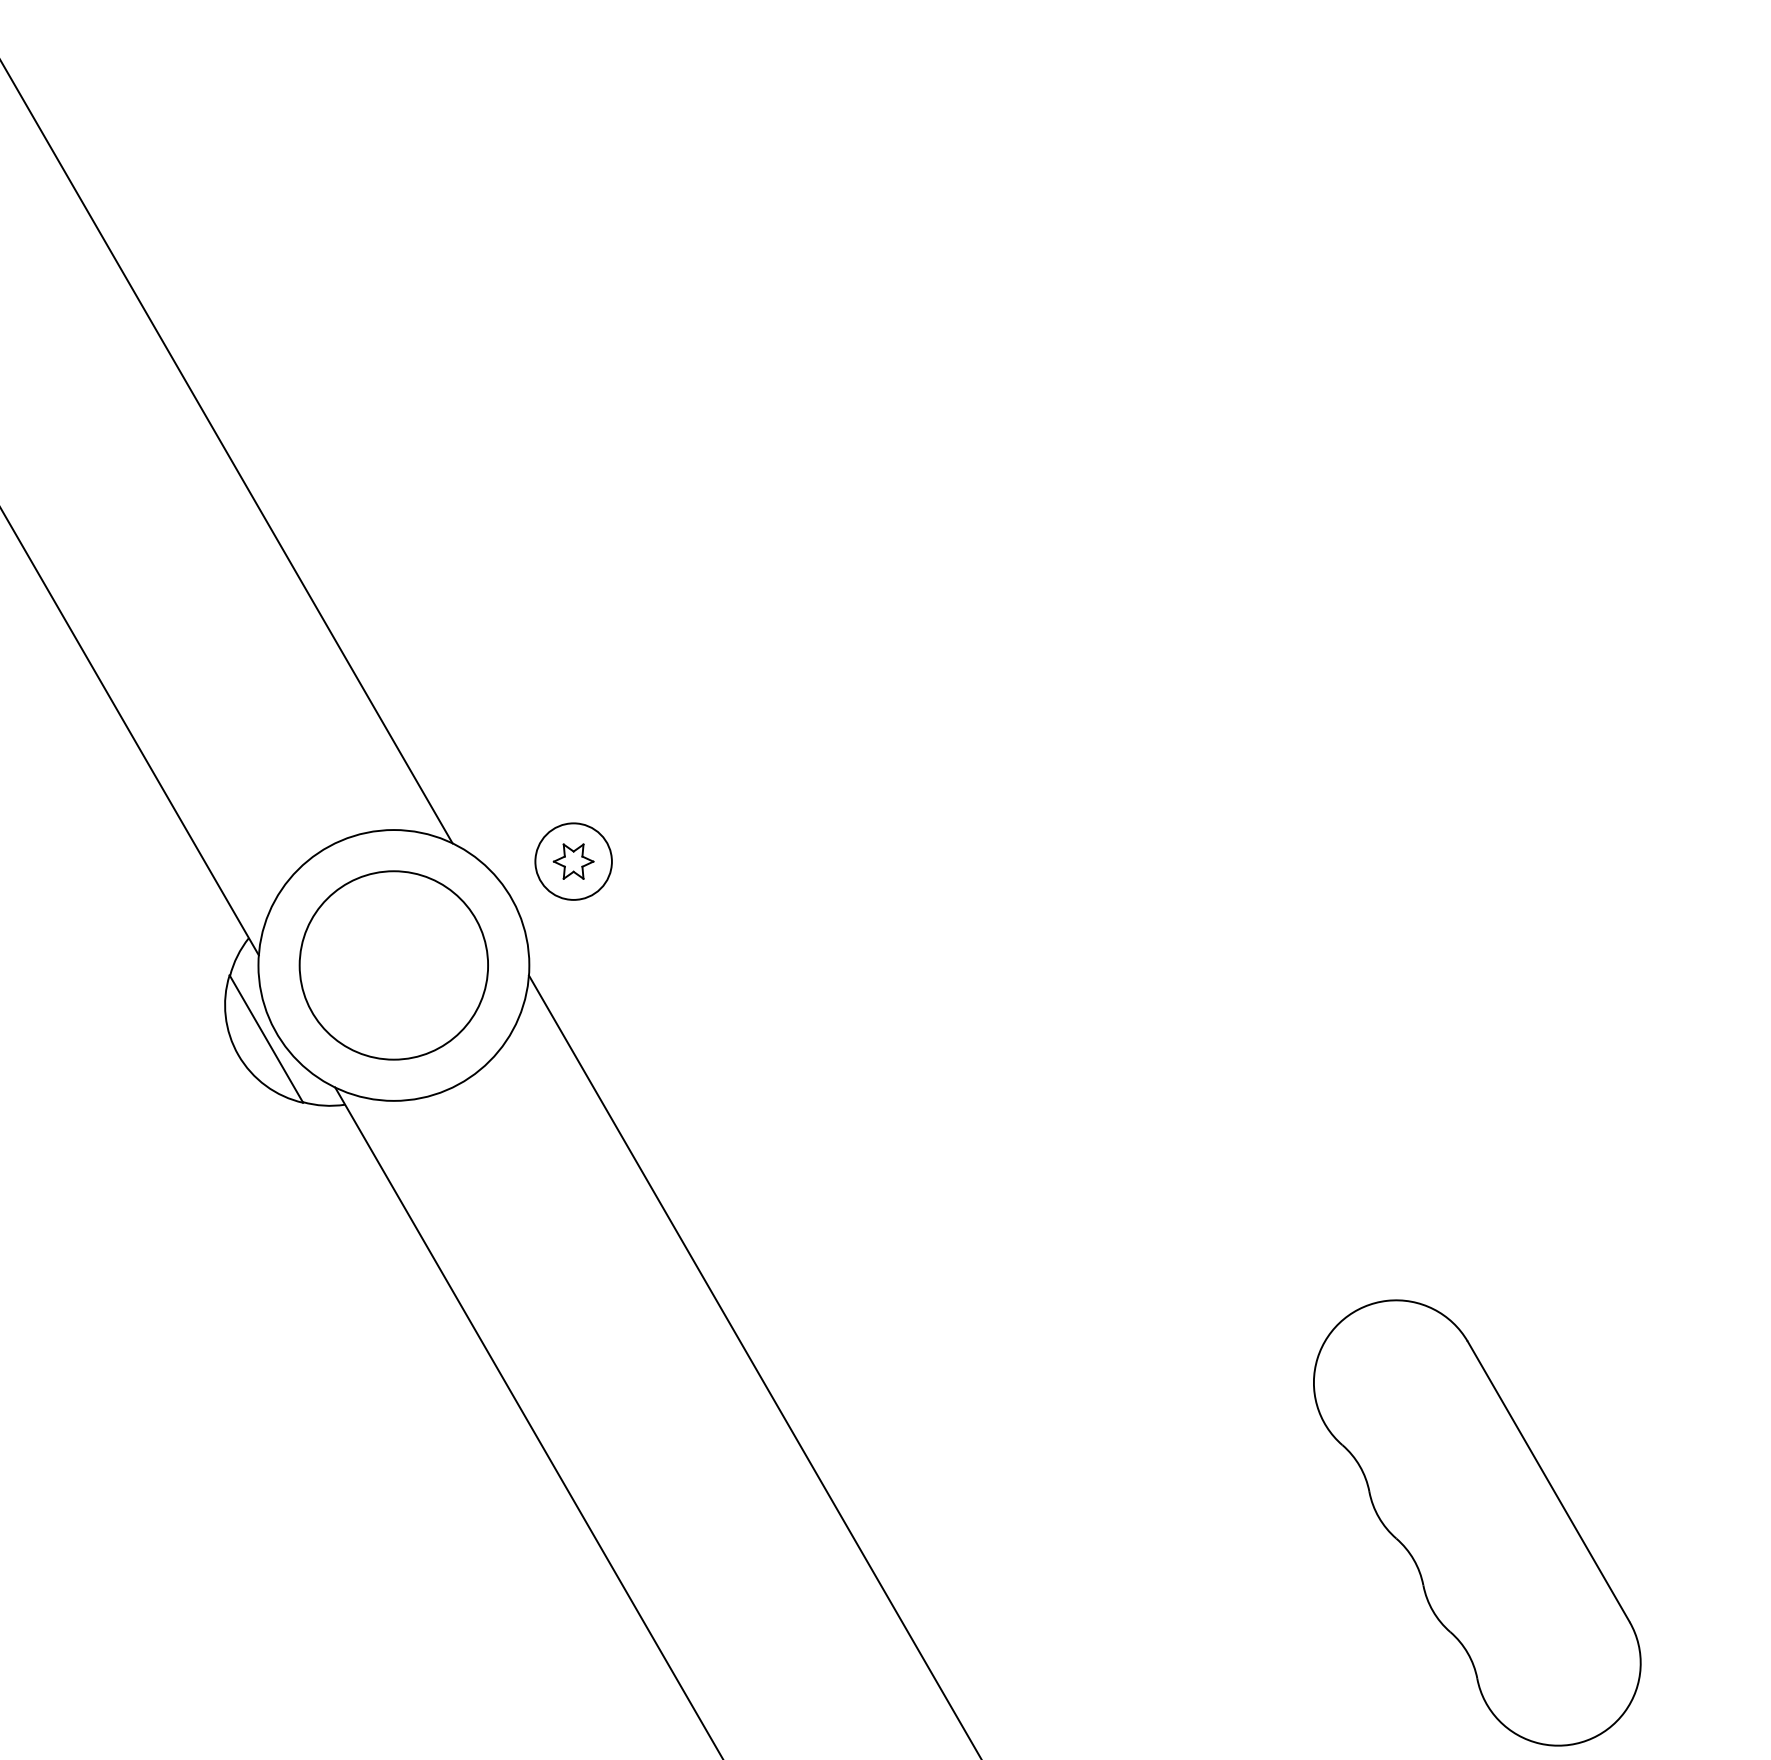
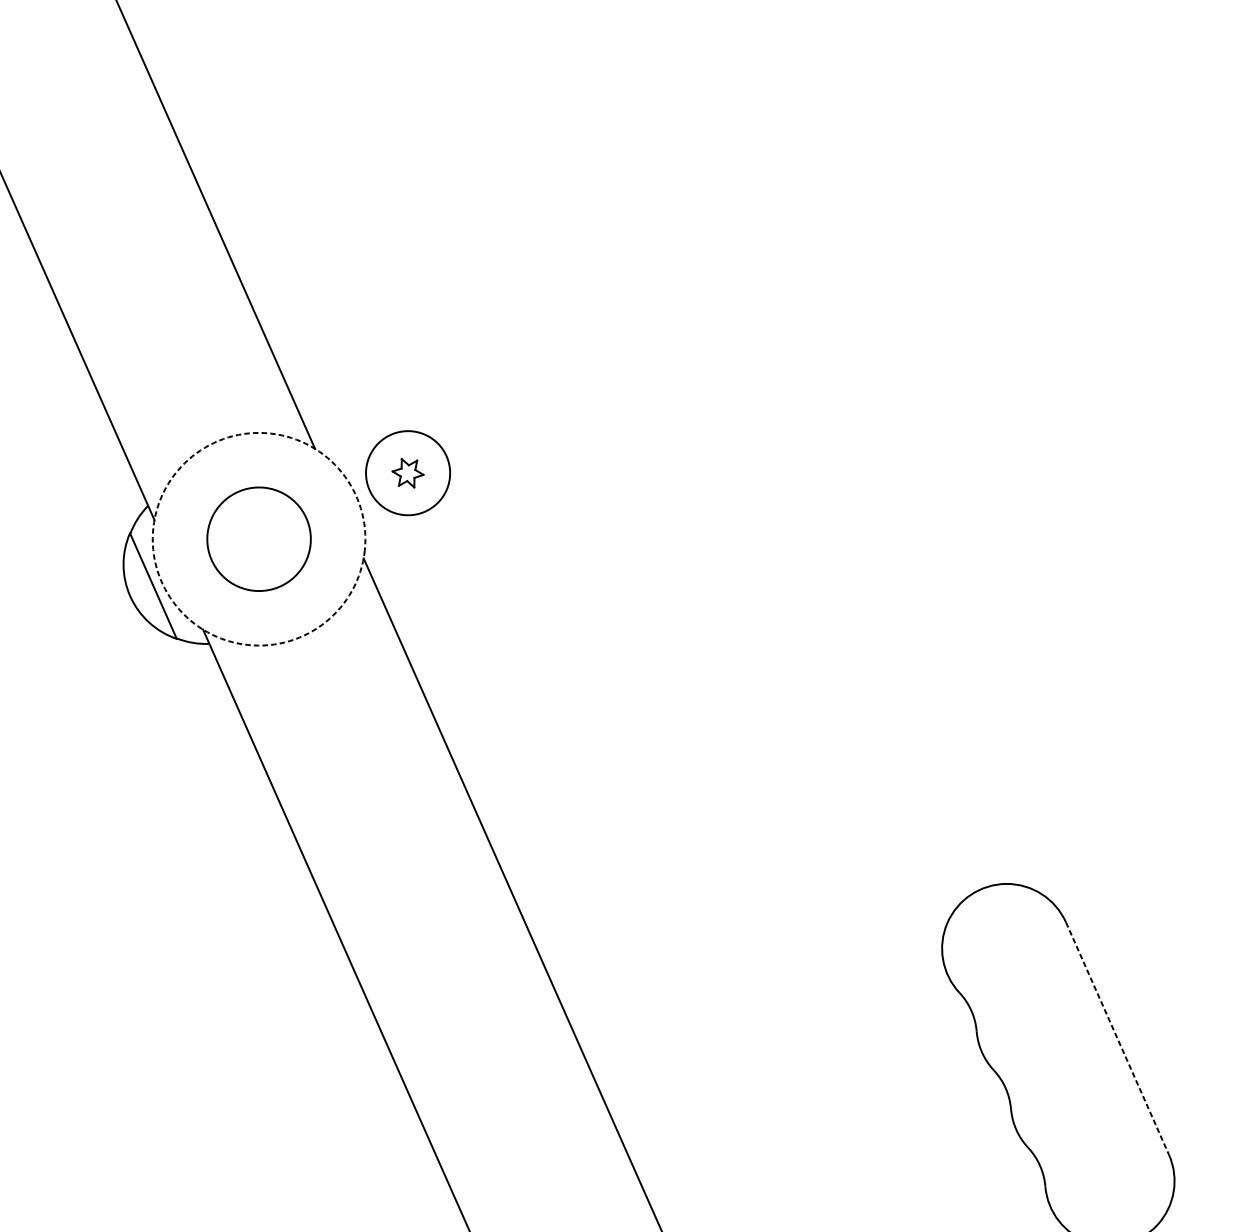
circle: (573, 861) -> (407, 473), size x1.4
circle: (393, 965) -> (258, 539), size x0.7
circle: (393, 965) -> (258, 539), solid -> dashed
line: (1548, 1481) -> (1117, 1038), solid -> dashed

